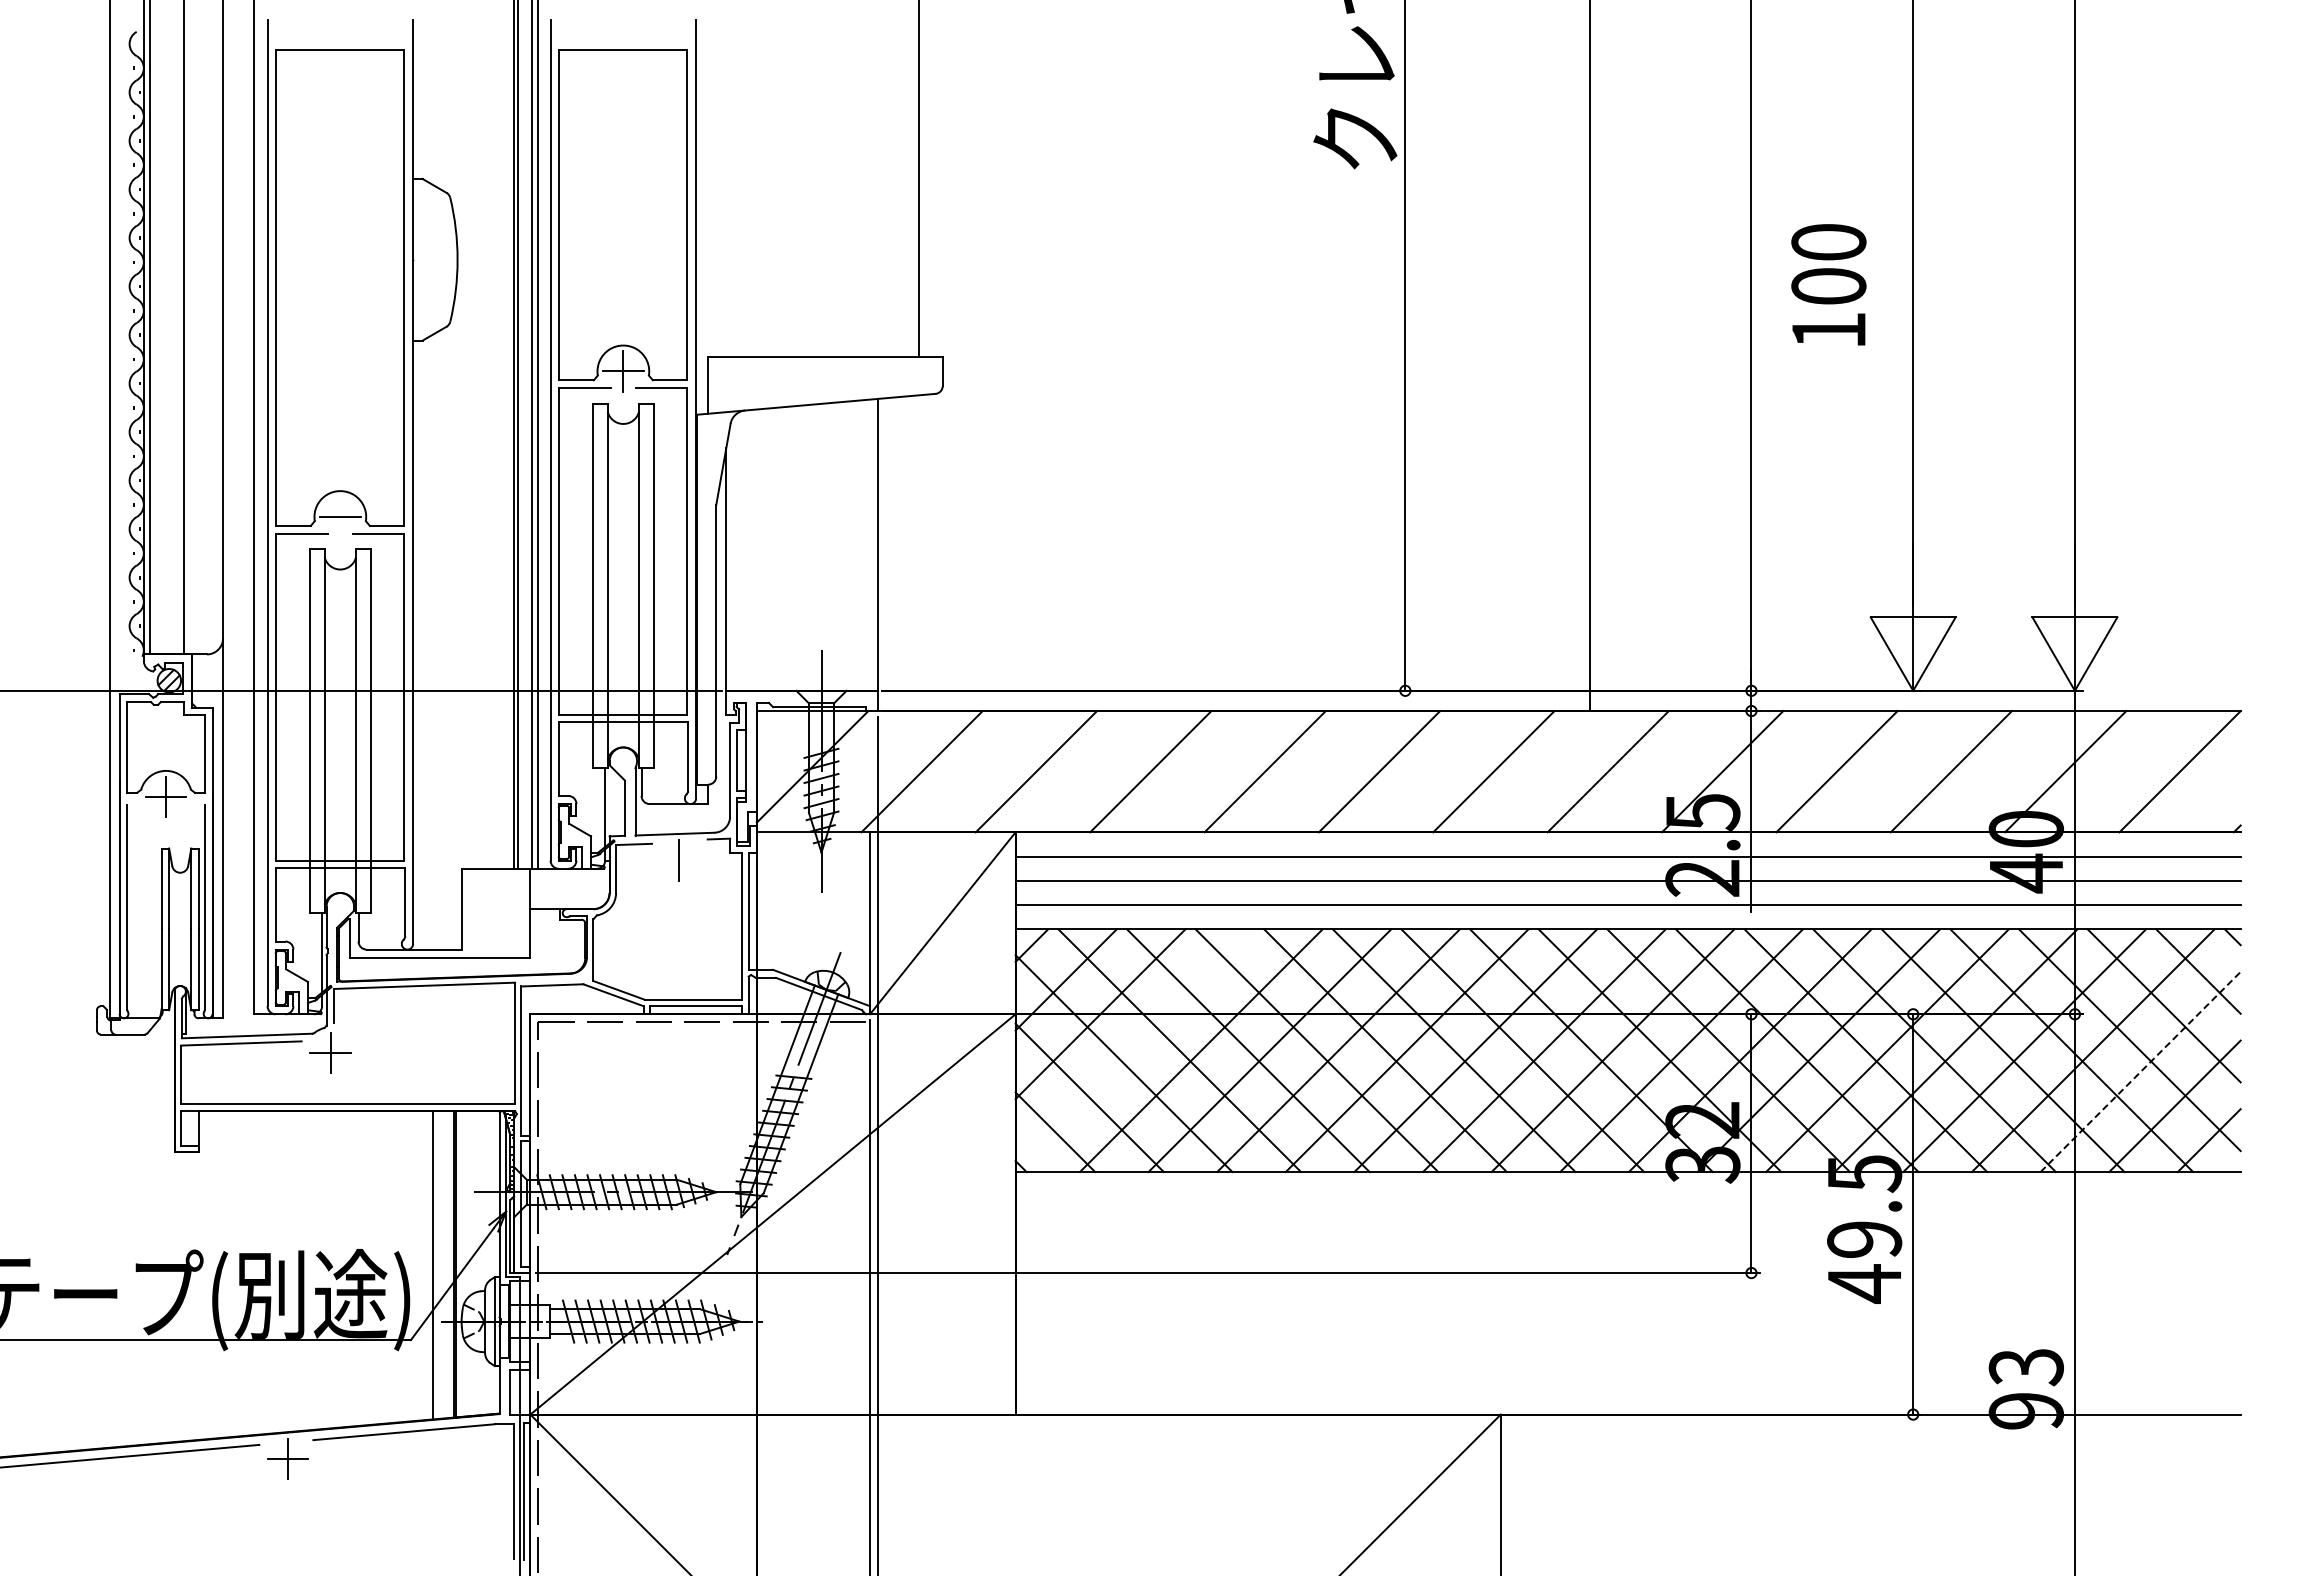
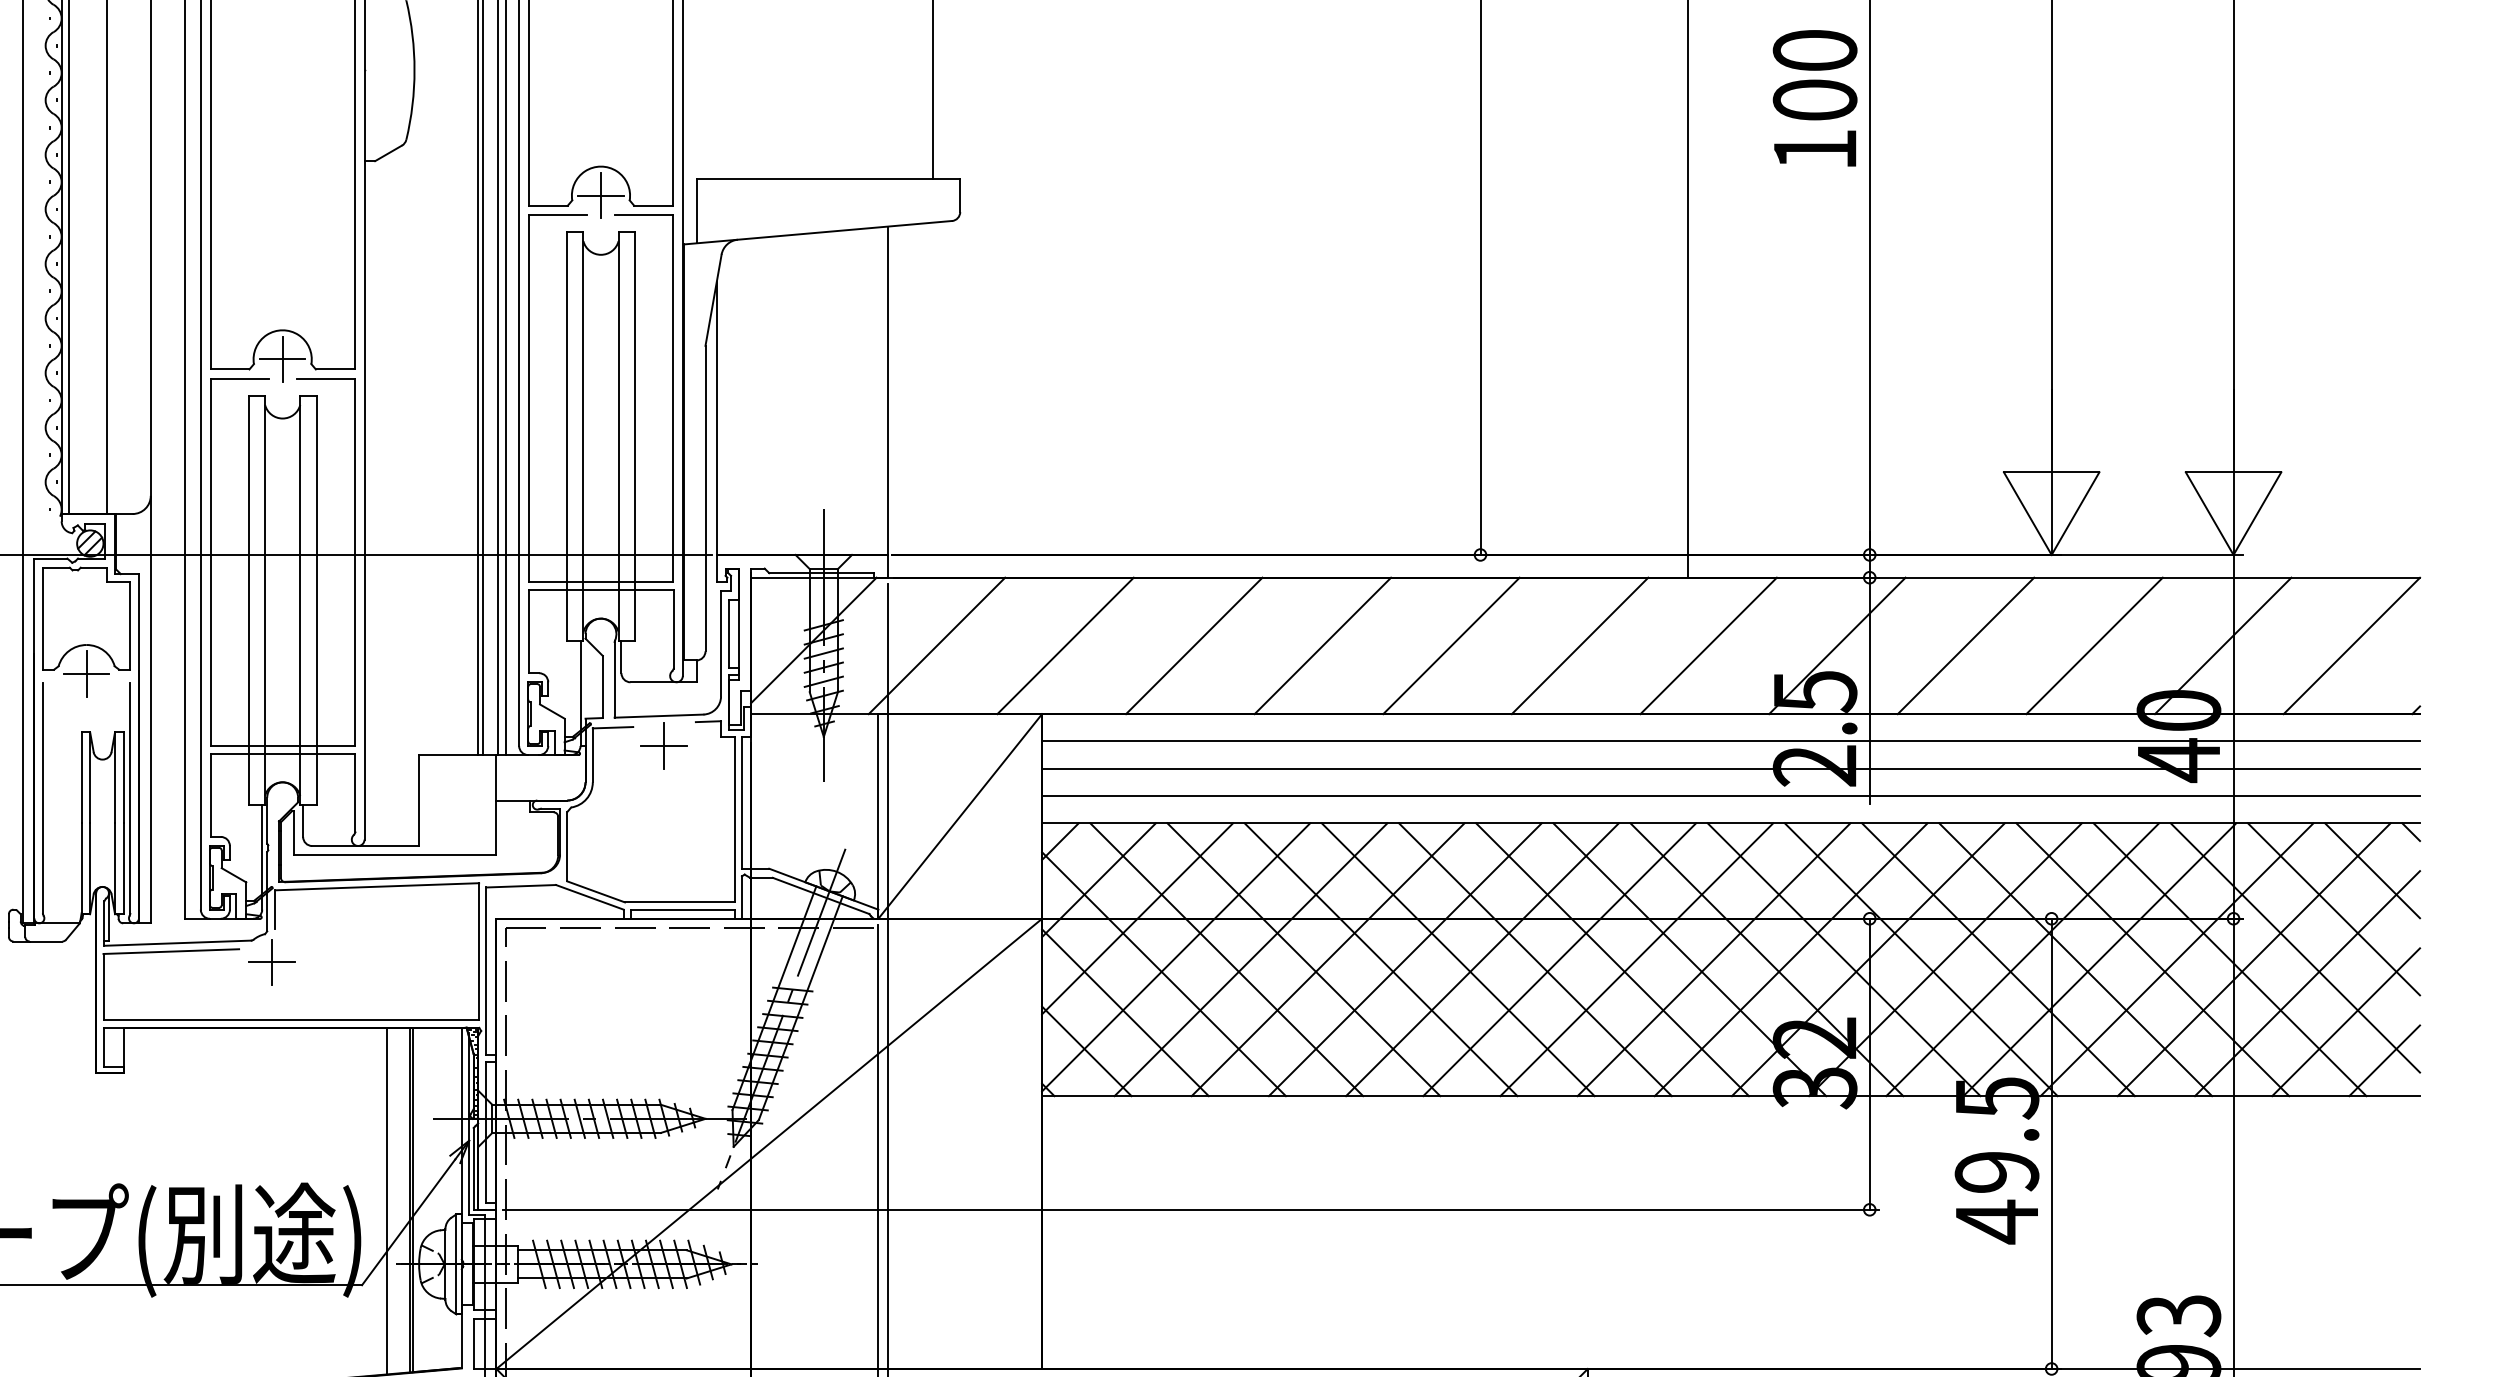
text: (1828, 284) -> (1814, 97), moved
line: (340, 516) -> (282, 358), added
line: (678, 860) -> (662, 745), added
line: (1134, 1048) -> (1175, 957), added
line: (2141, 1071) -> (2308, 983), dashed -> solid

